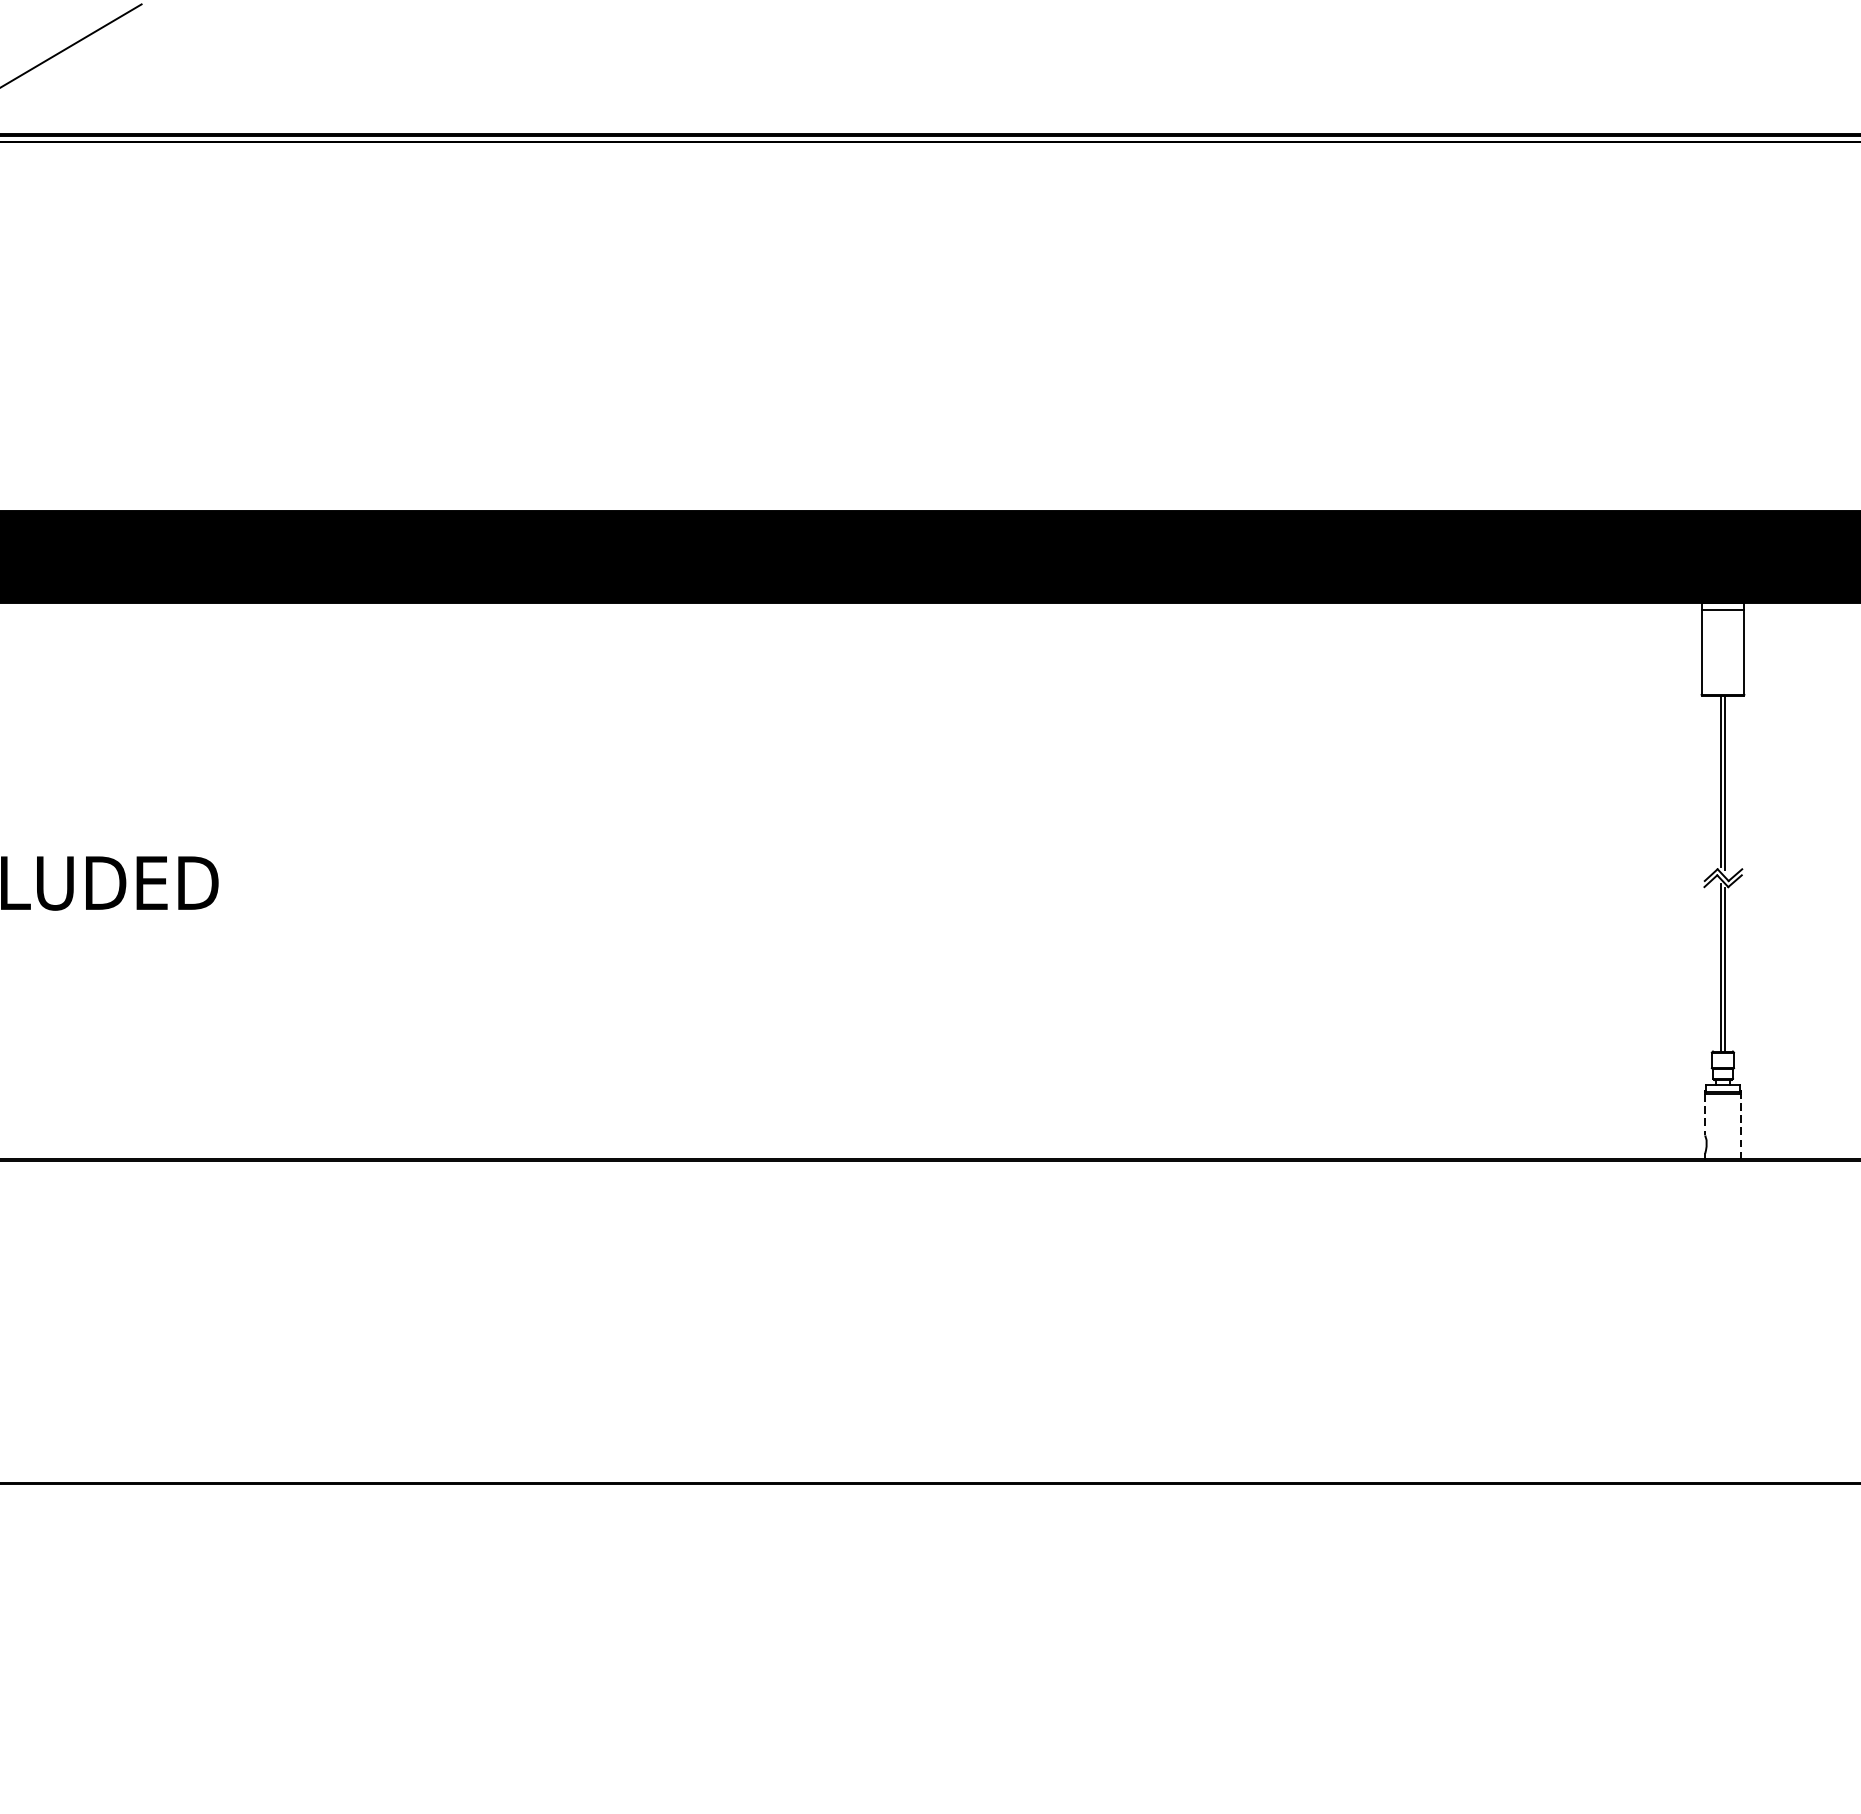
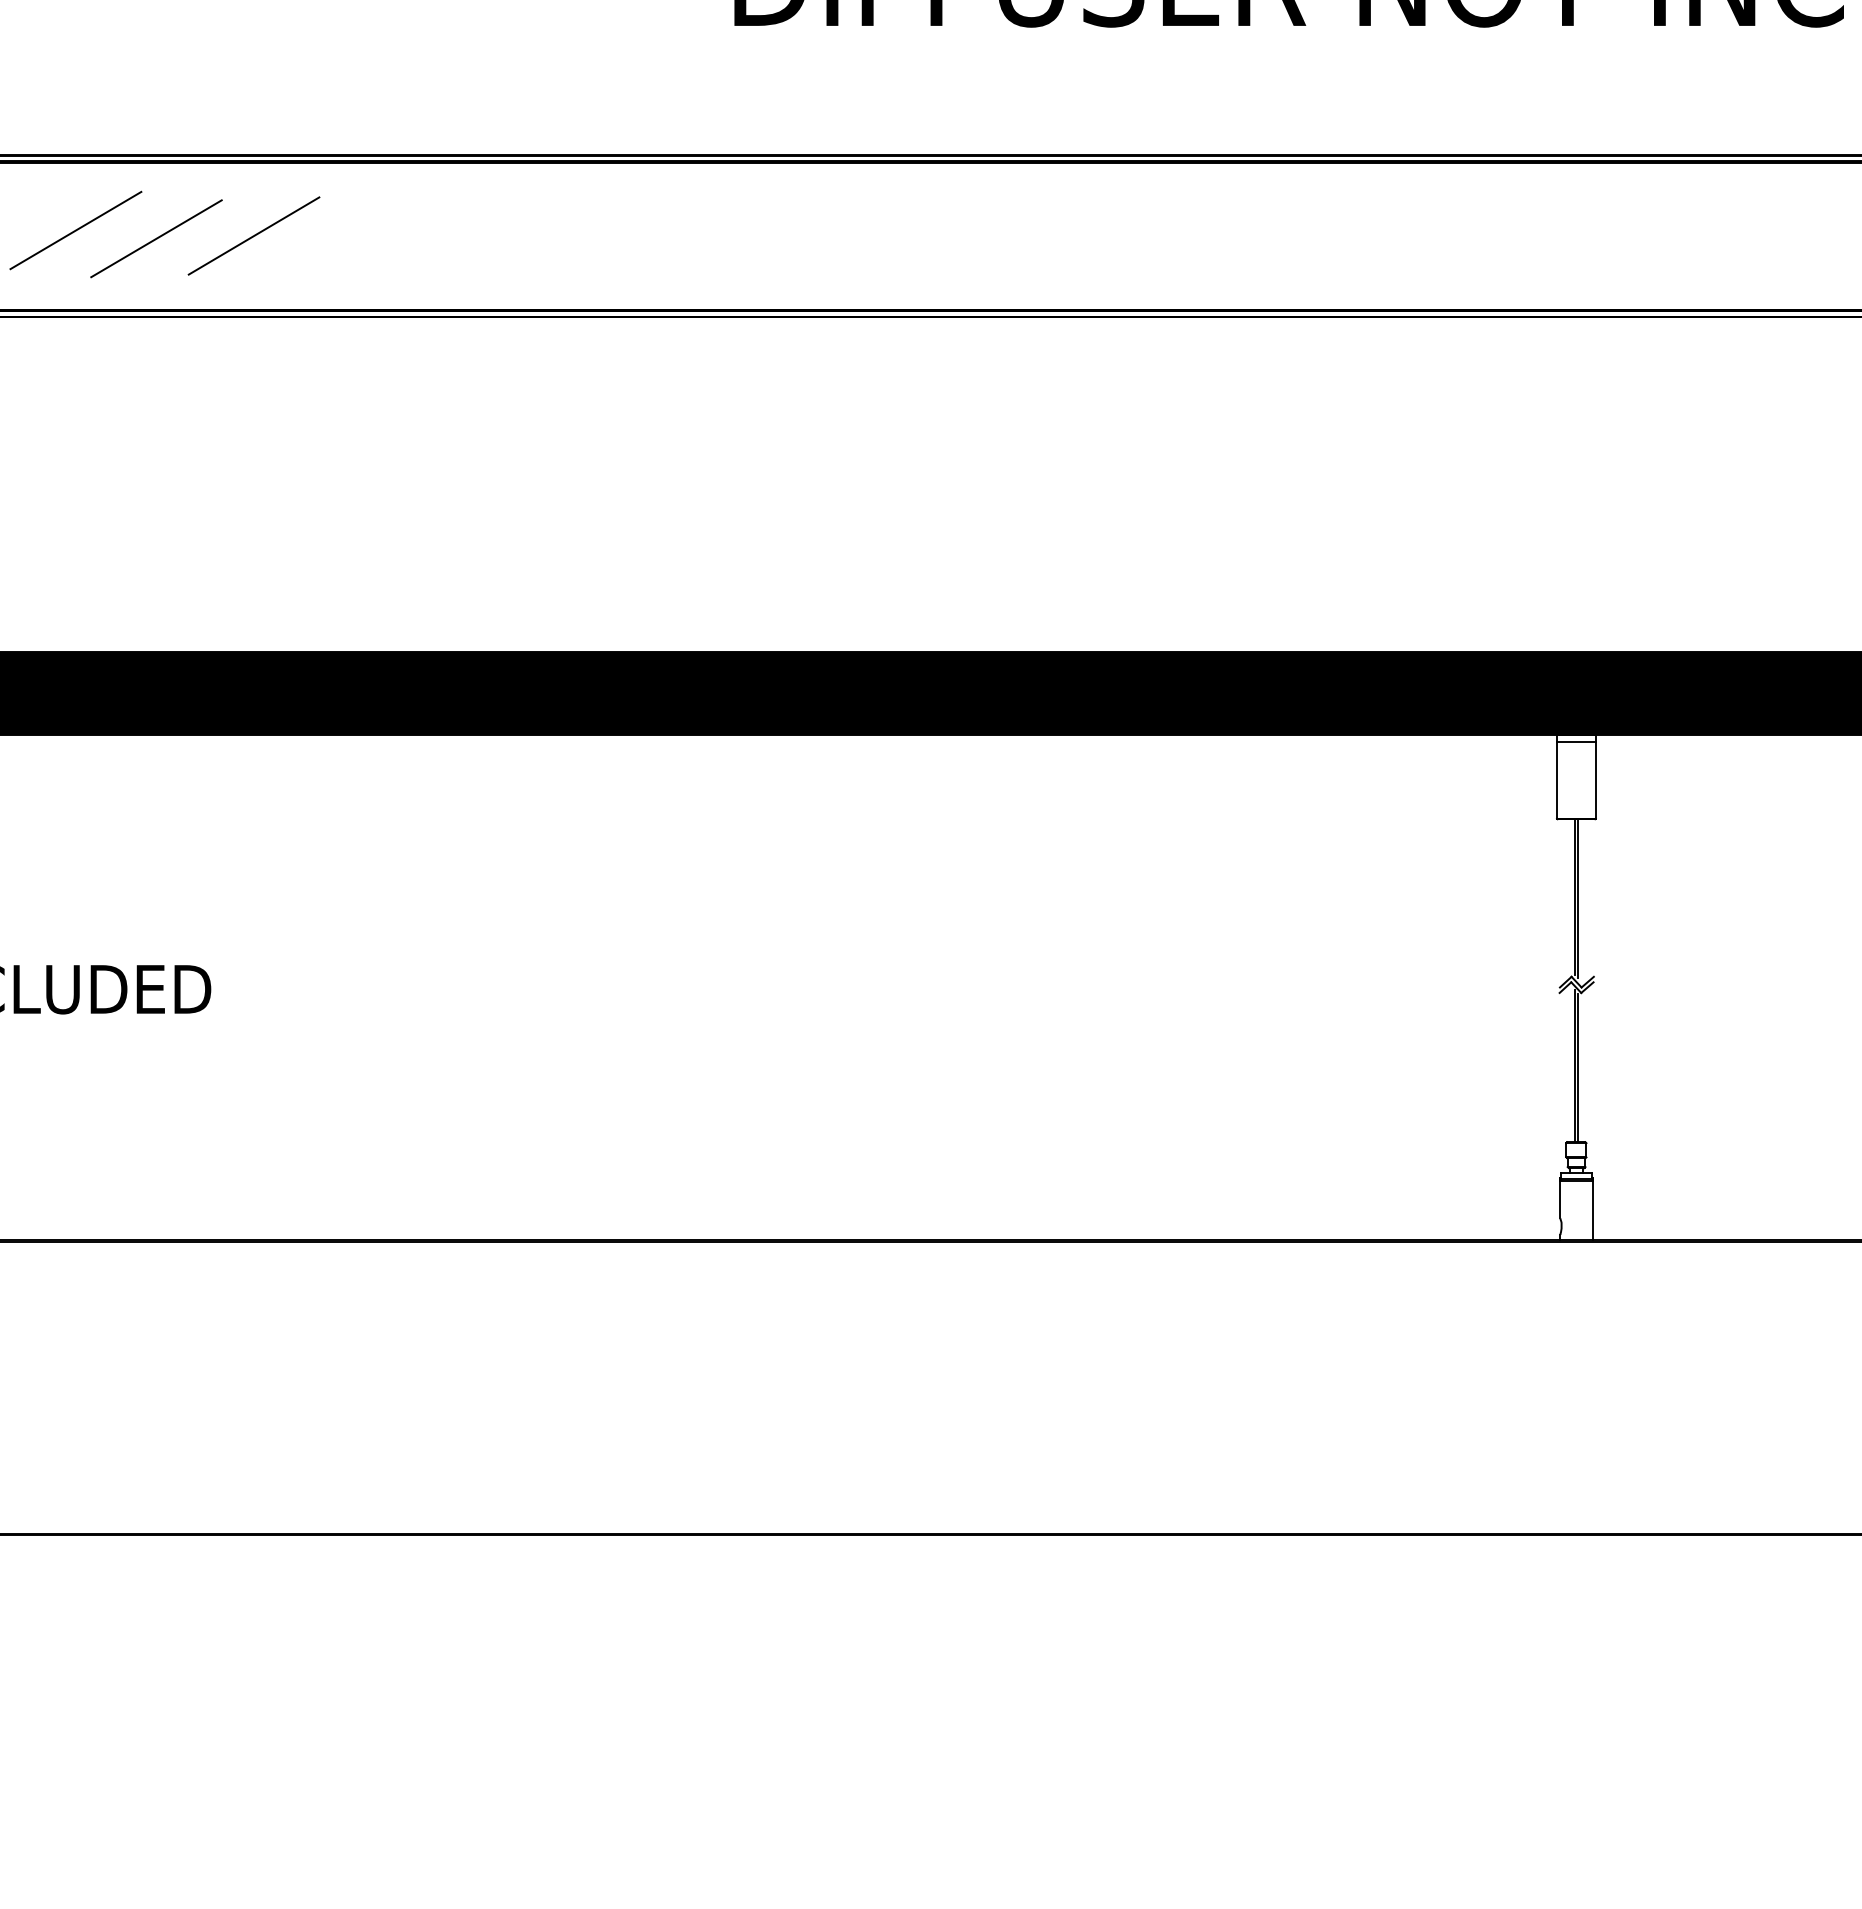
line: (265, 52) -> (253, 235), added
line: (158, 55) -> (156, 238), added
line: (1705, 1114) -> (1560, 1199), dashed -> solid
line: (1740, 1126) -> (1592, 1210), dashed -> solid

